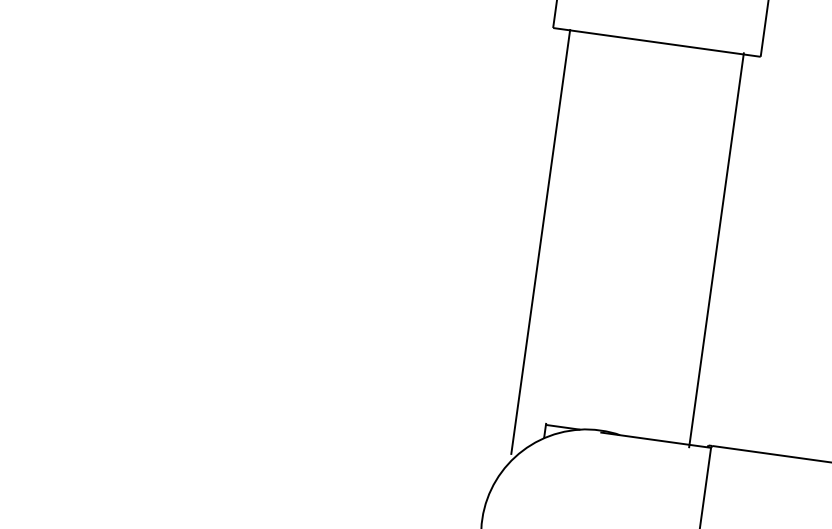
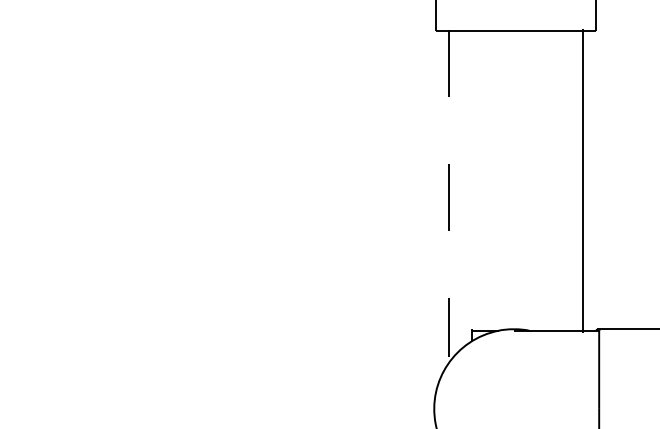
line: (540, 242) -> (449, 193), solid -> dashed

